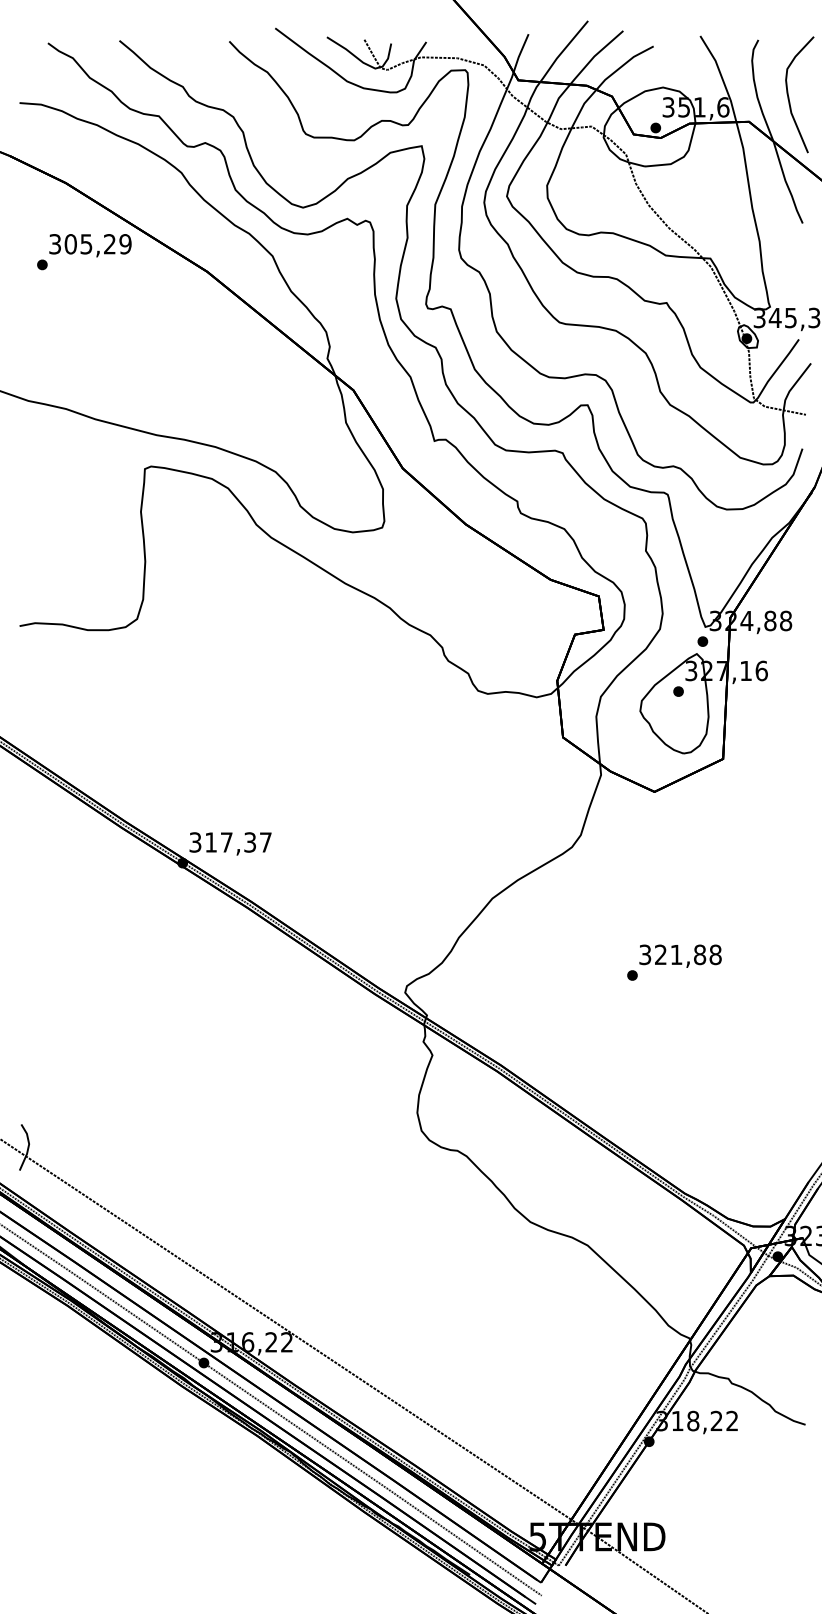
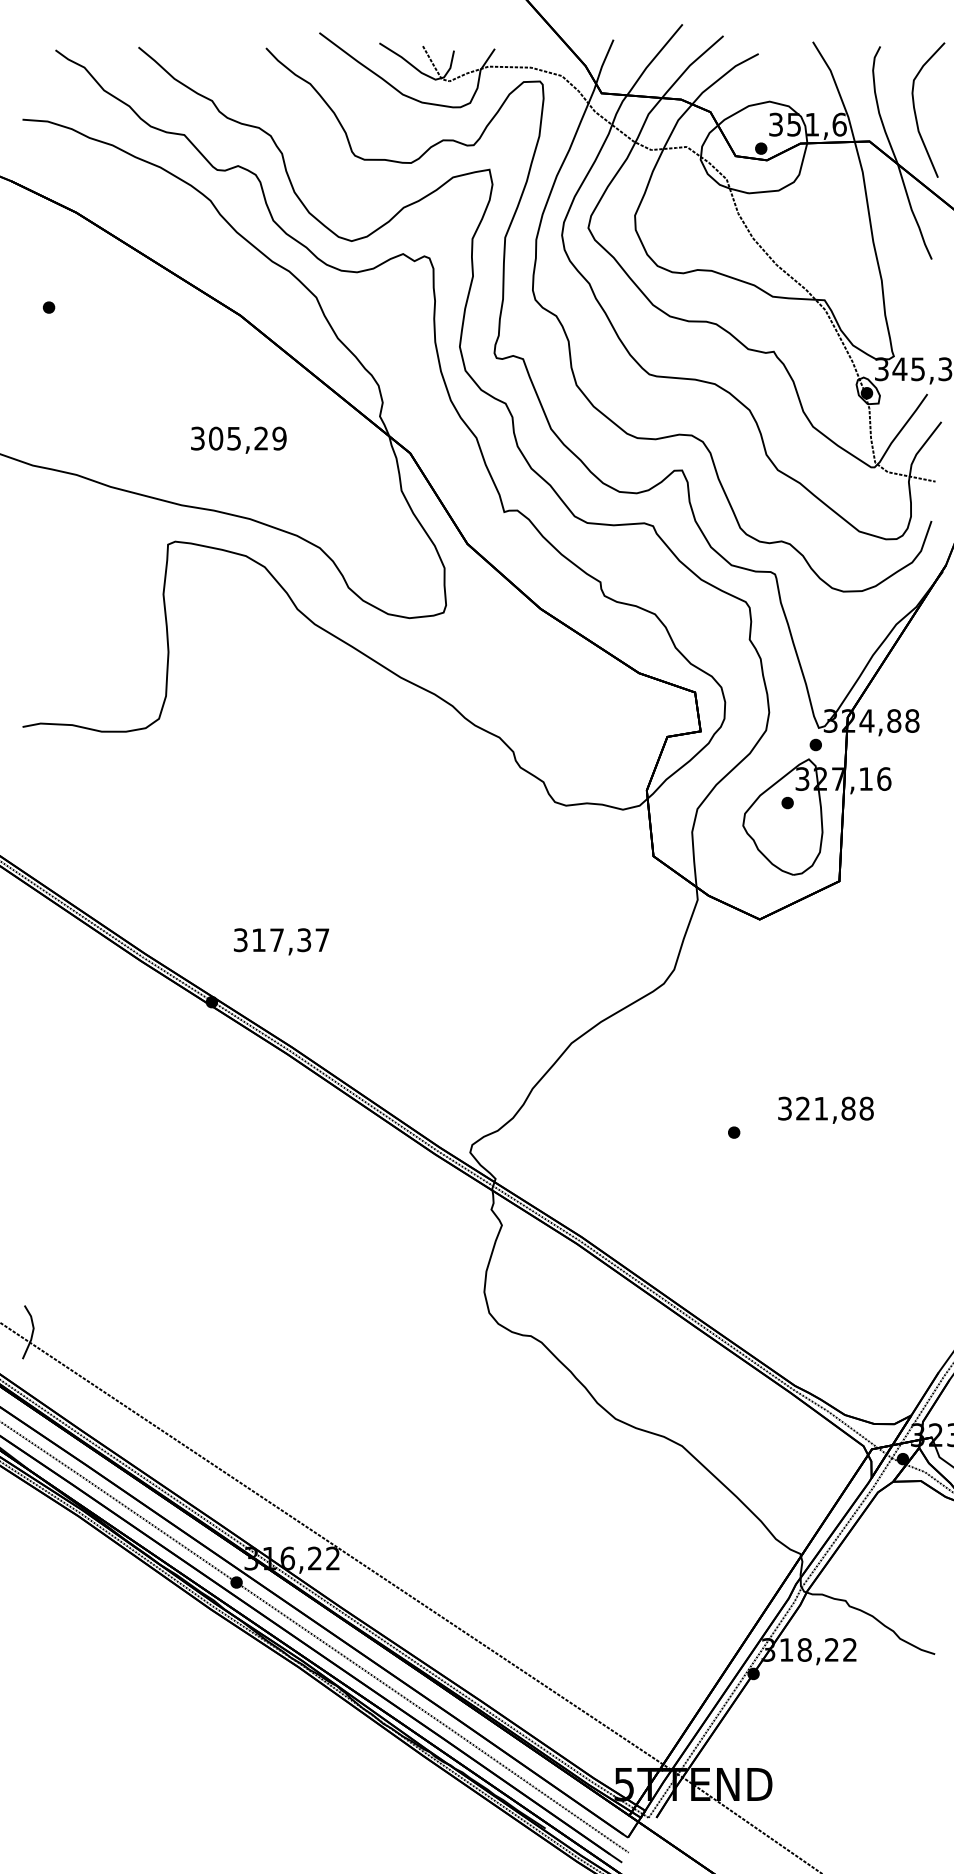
text: (90, 245) -> (238, 439), moved
text: (230, 843) -> (281, 941), moved
text: (680, 955) -> (825, 1109), moved

